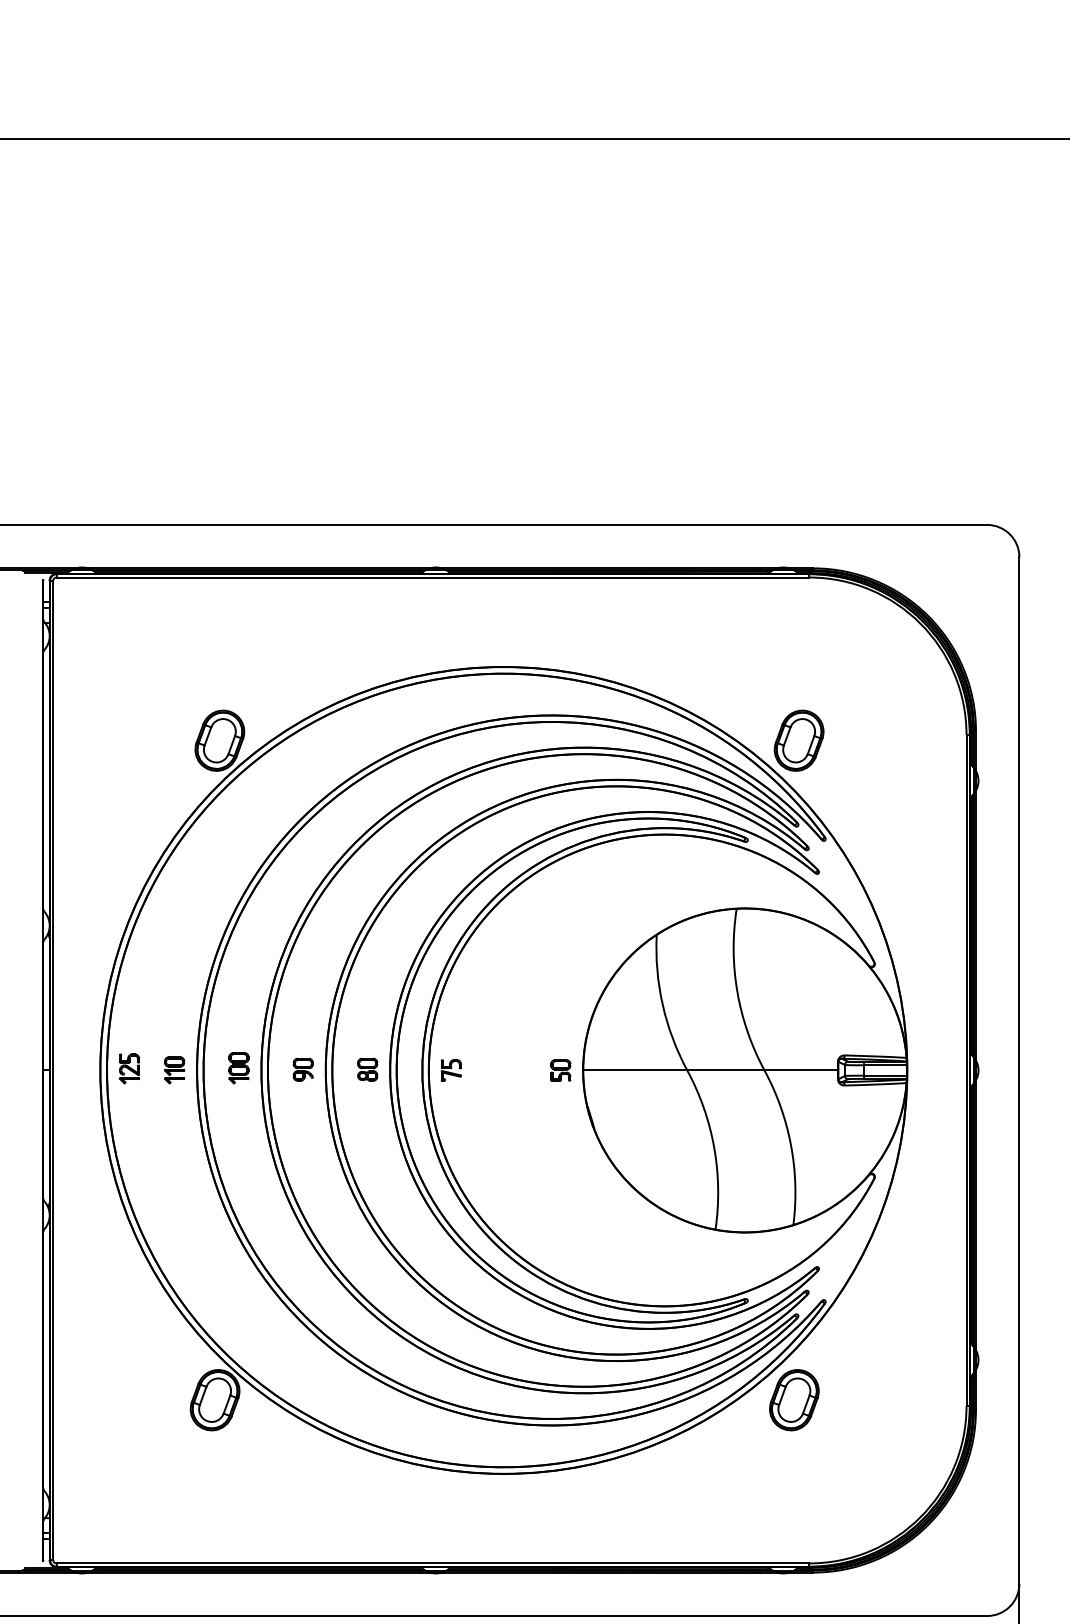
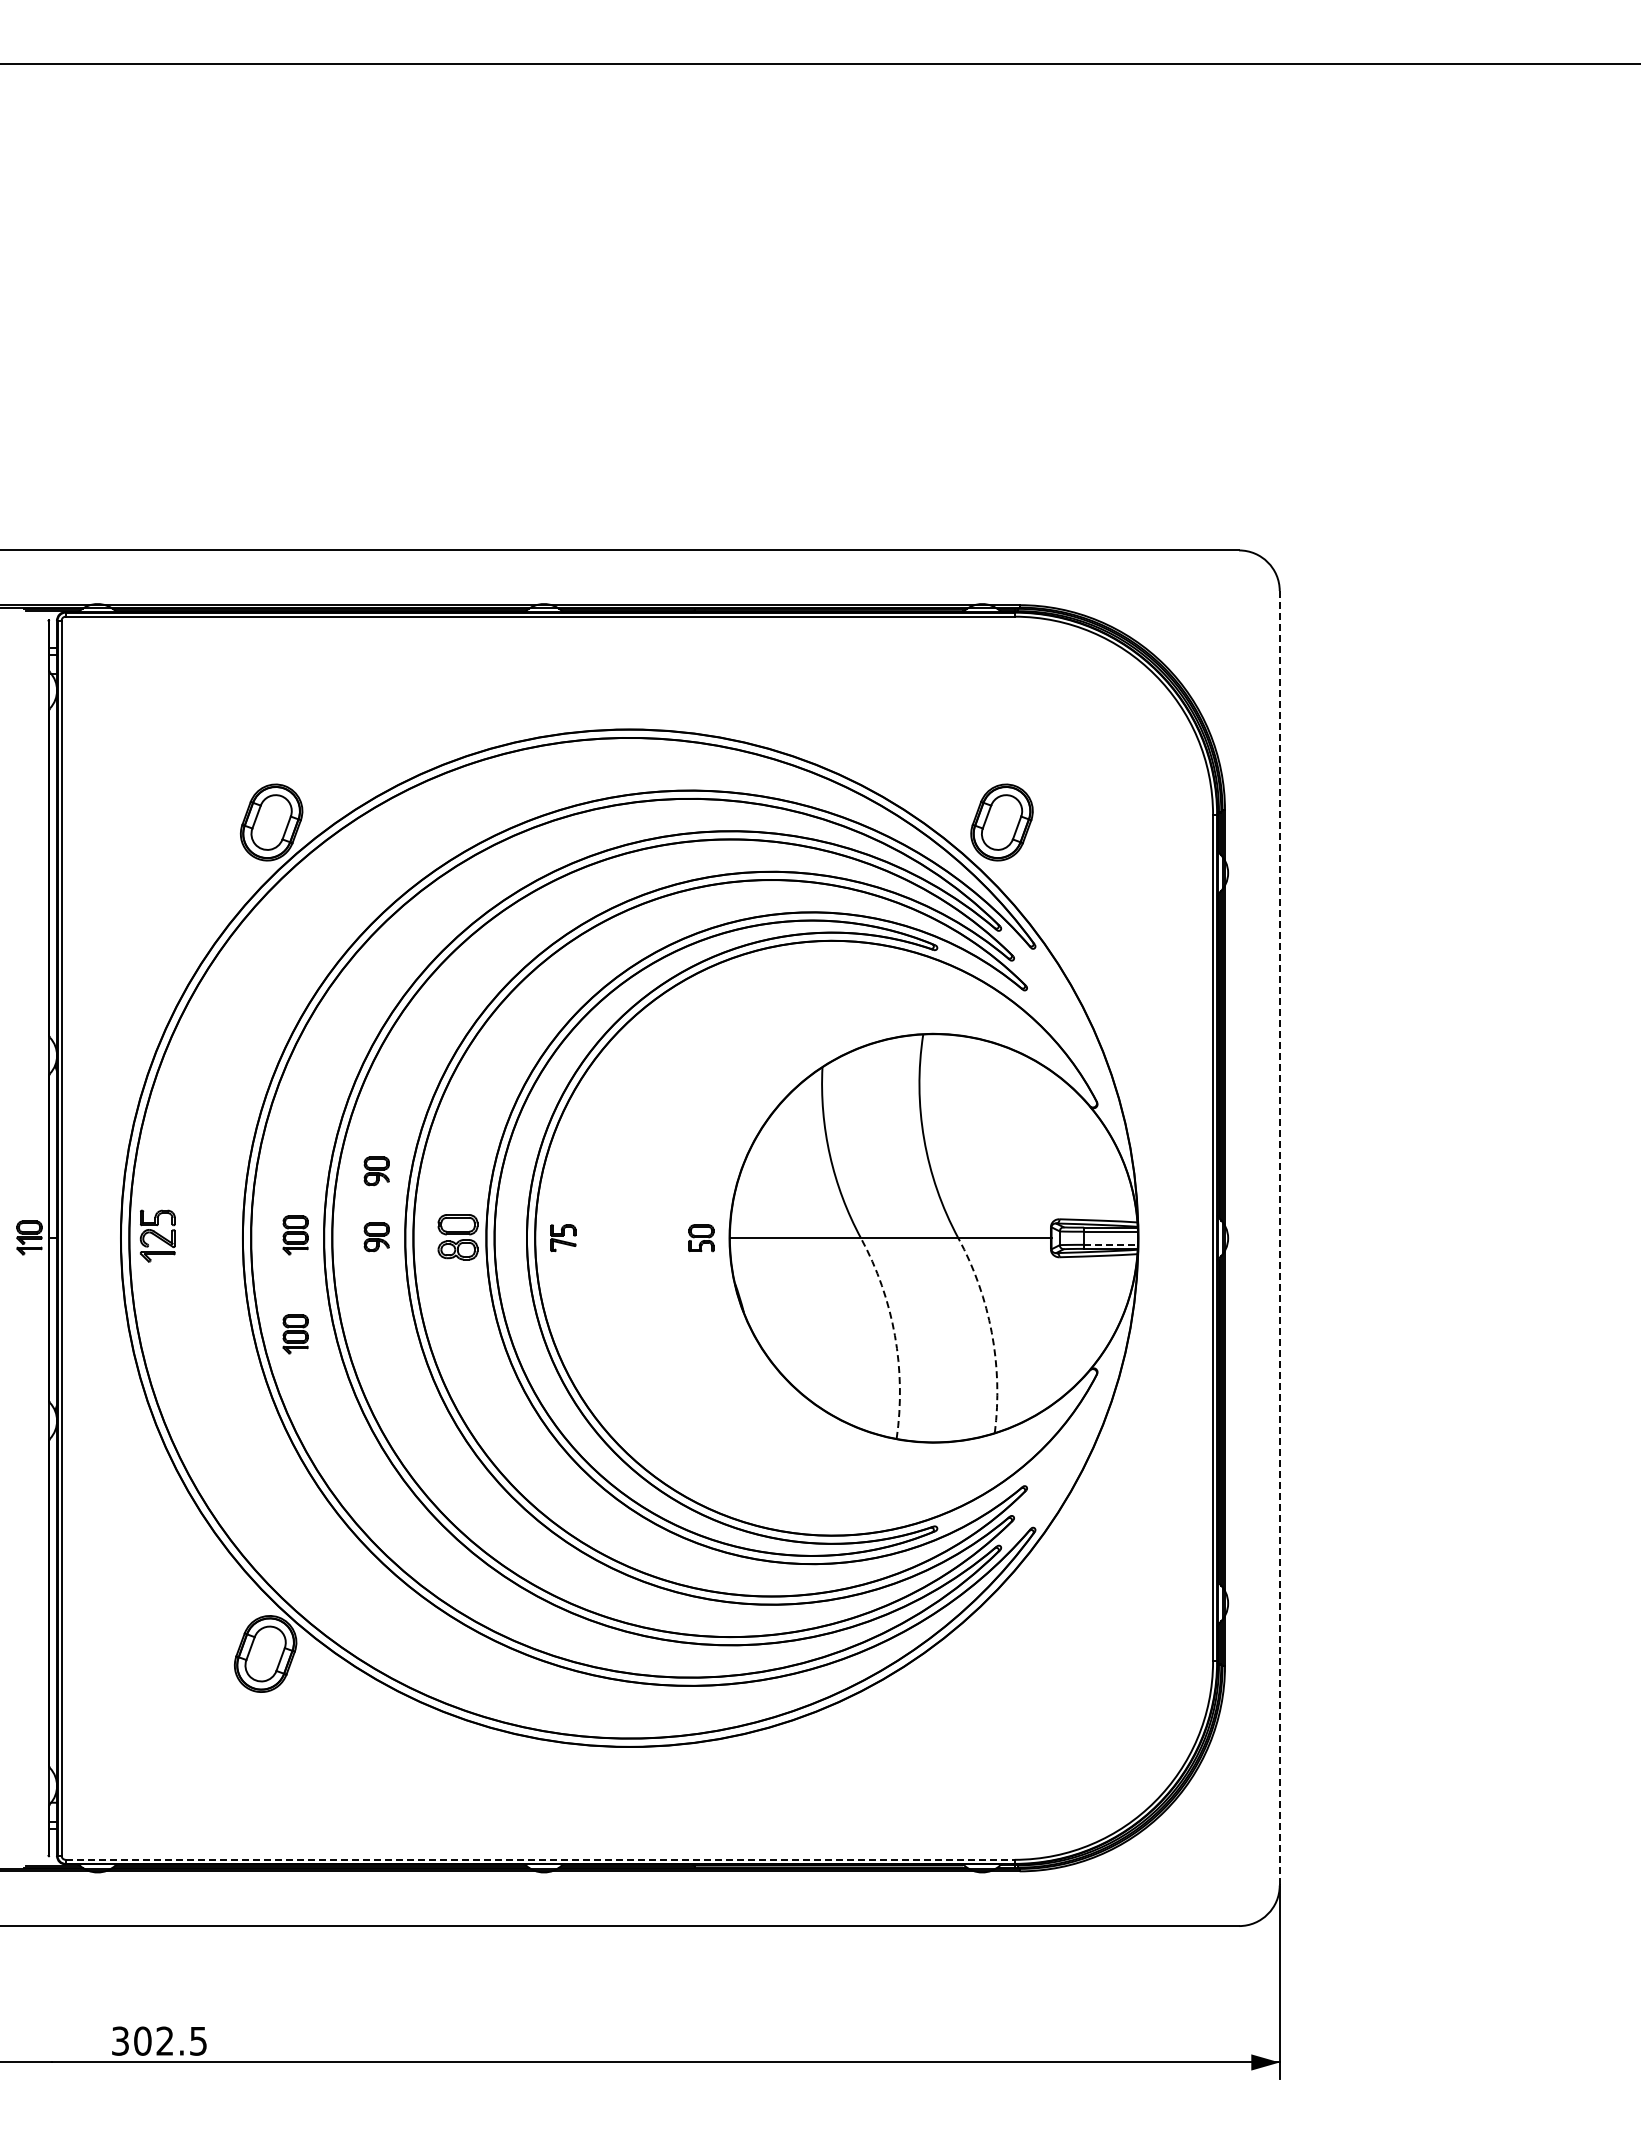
part: (303, 1017) -> (376, 1171), added
part: (129, 1069) -> (157, 1236), size x1.4
part: (174, 1069) -> (29, 1237), moved
part: (367, 1069) -> (457, 1237), size x1.6
line: (1019, 1069) -> (1279, 1237), solid -> dashed
line: (885, 1075) -> (1111, 1244), solid -> dashed
arc: (790, 1145) -> (991, 1332), solid -> dashed
part: (238, 1146) -> (295, 1334), added
arc: (713, 1147) -> (894, 1335), solid -> dashed
part: (793, 1399) -> (995, 1653), removed
line: (433, 1563) -> (540, 1859), solid -> dashed

